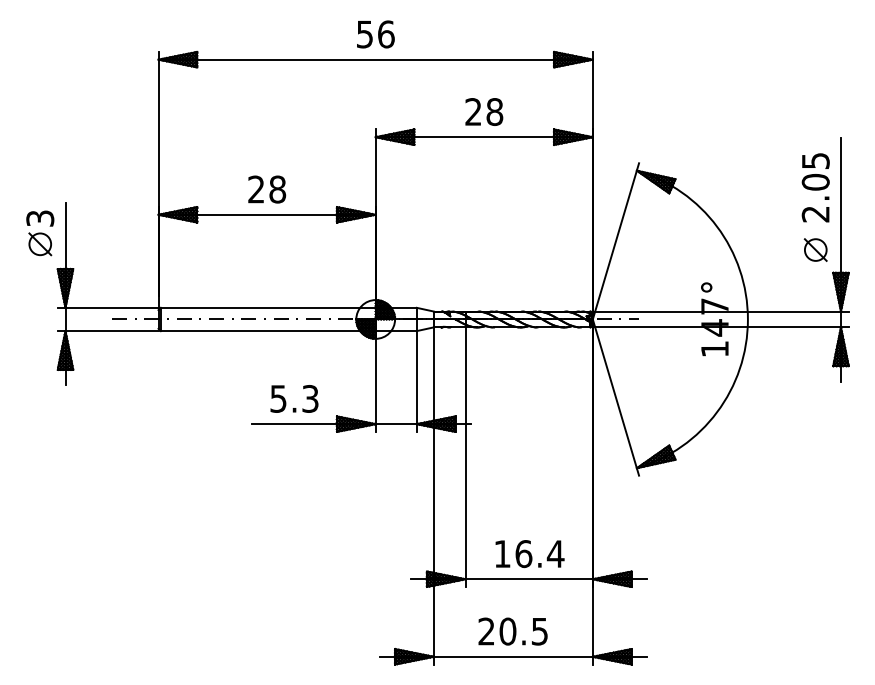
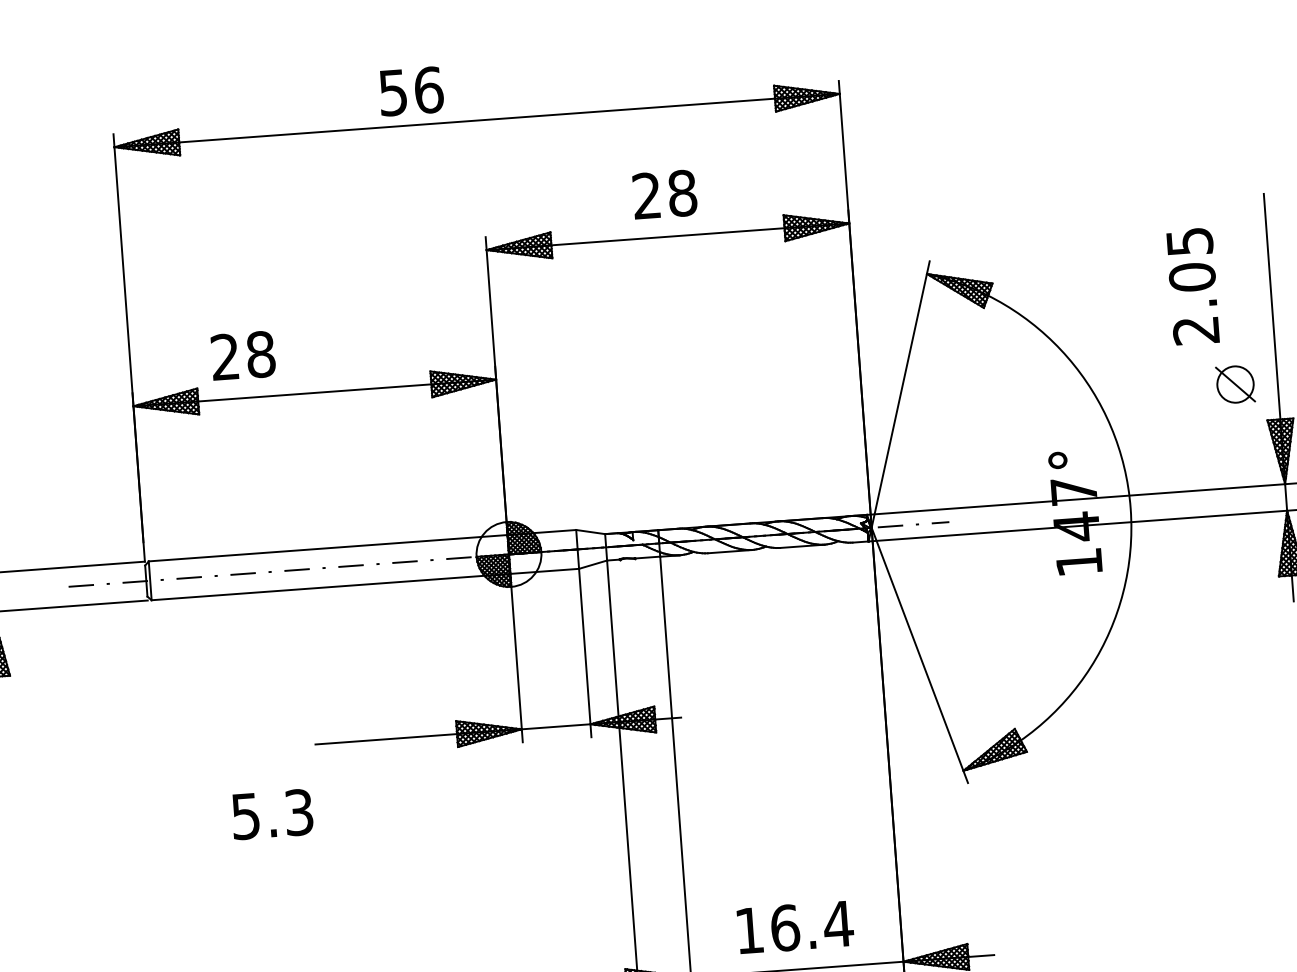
text: (375, 34) -> (410, 91), moved
text: (815, 187) -> (1192, 286), moved
text: (267, 189) -> (243, 355), moved
text: (294, 398) -> (272, 813), moved

